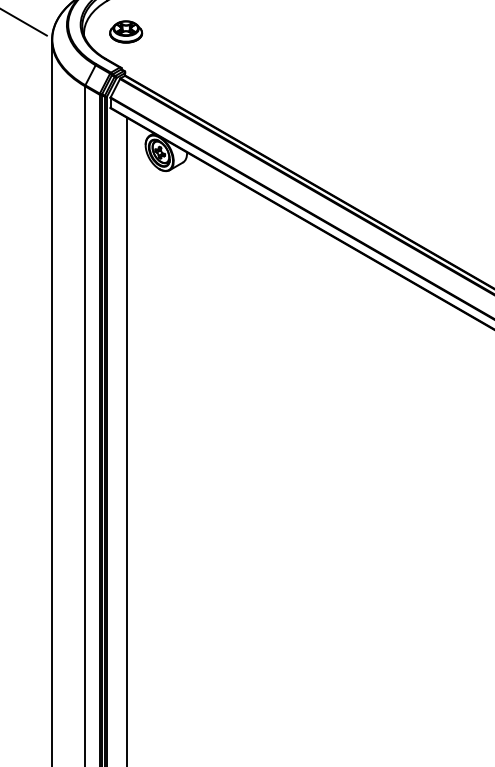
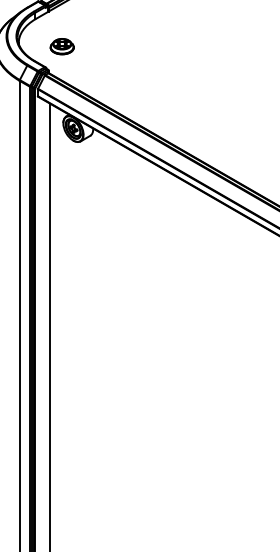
part: (126, 31) -> (62, 46), moved

